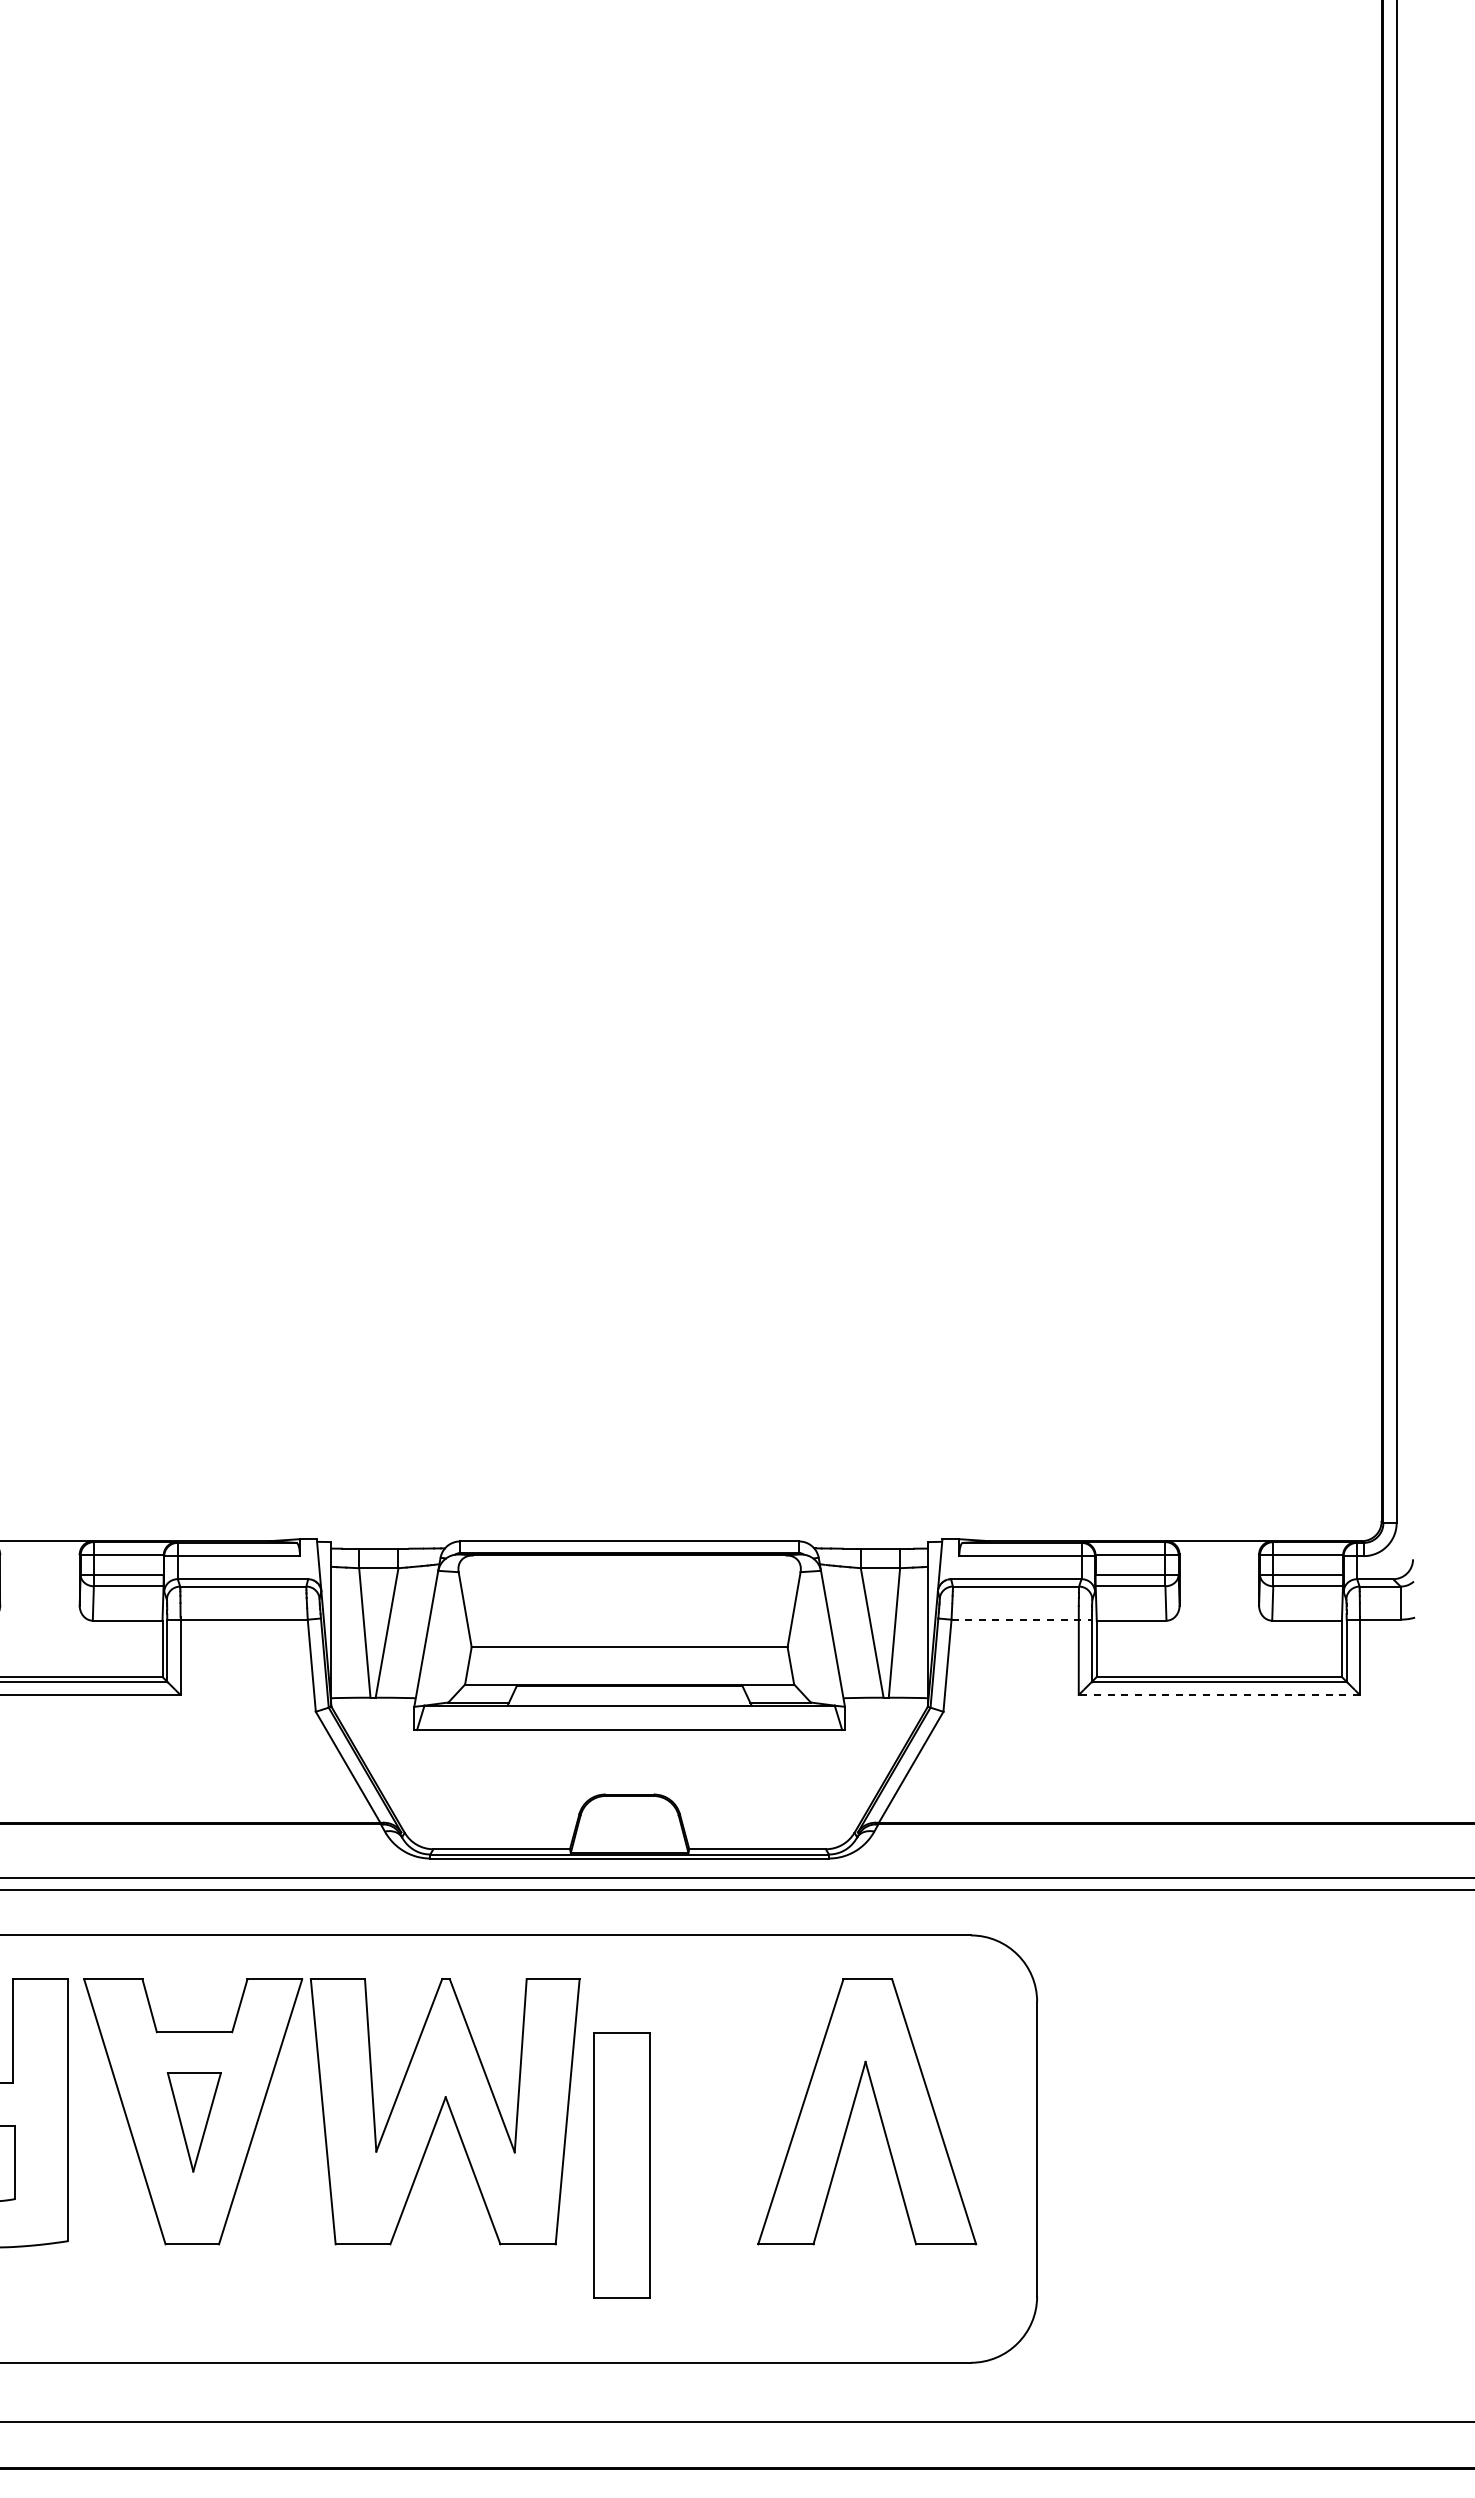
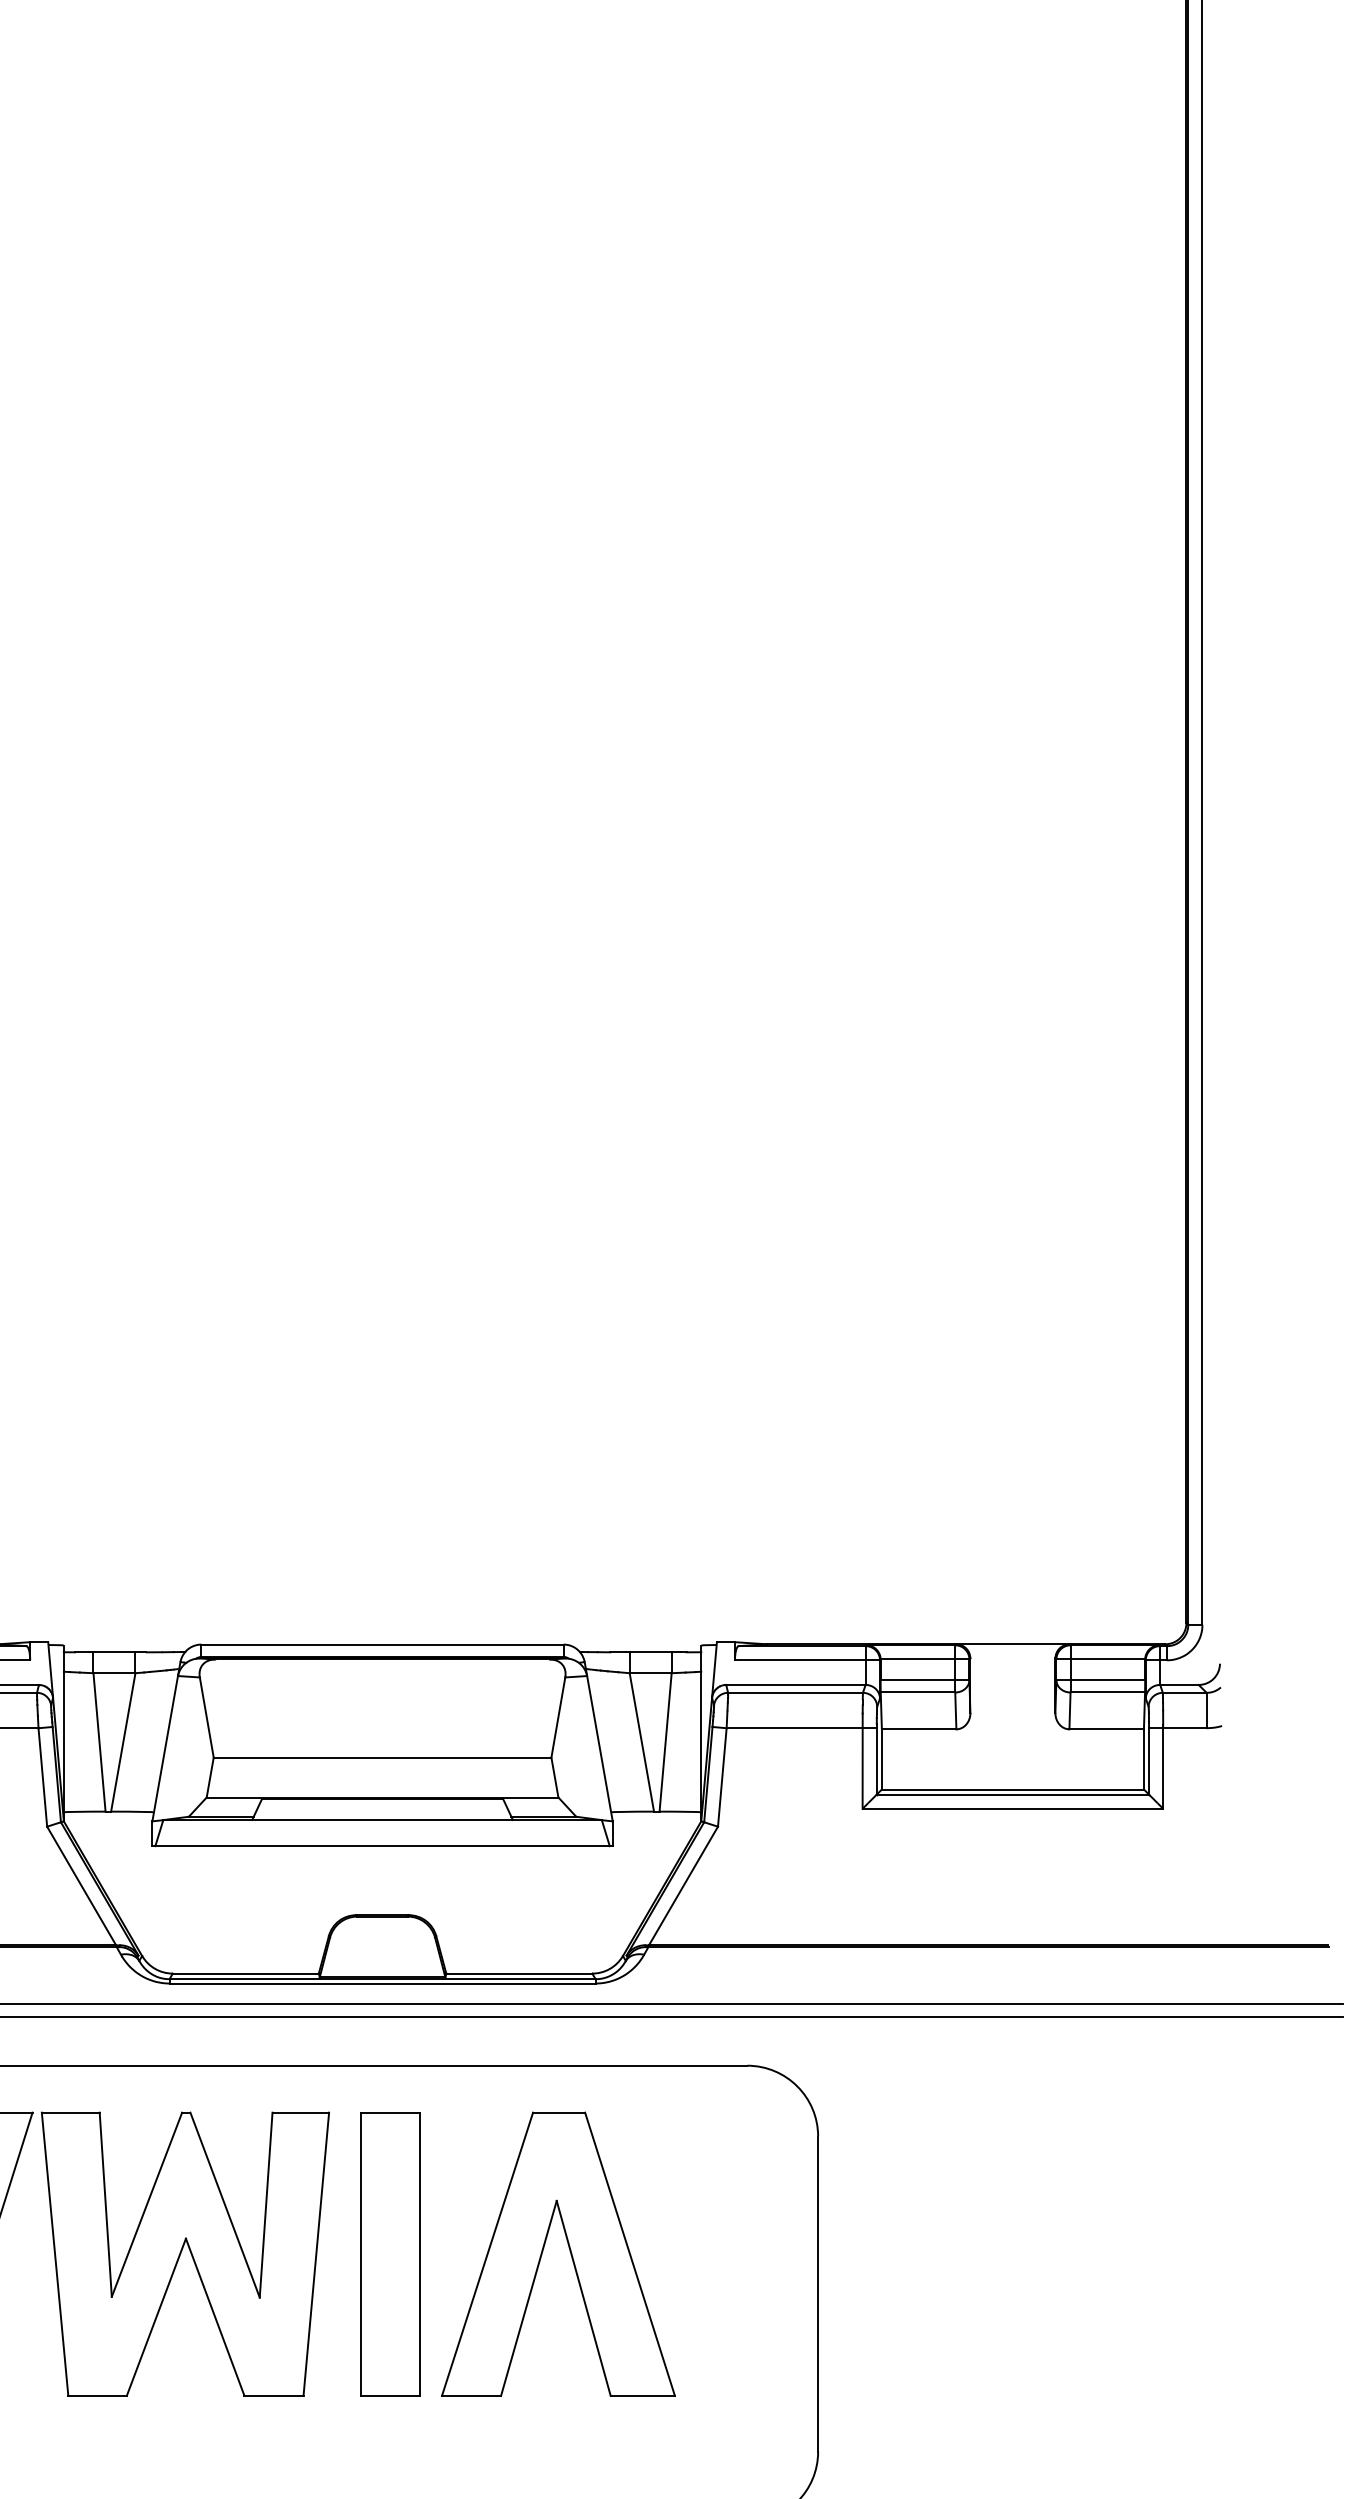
line: (1022, 1619) -> (802, 1728), dashed -> solid
line: (1219, 1695) -> (1013, 1809), dashed -> solid
part: (877, 2109) -> (569, 2251), moved
part: (621, 2165) -> (389, 2253), moved

